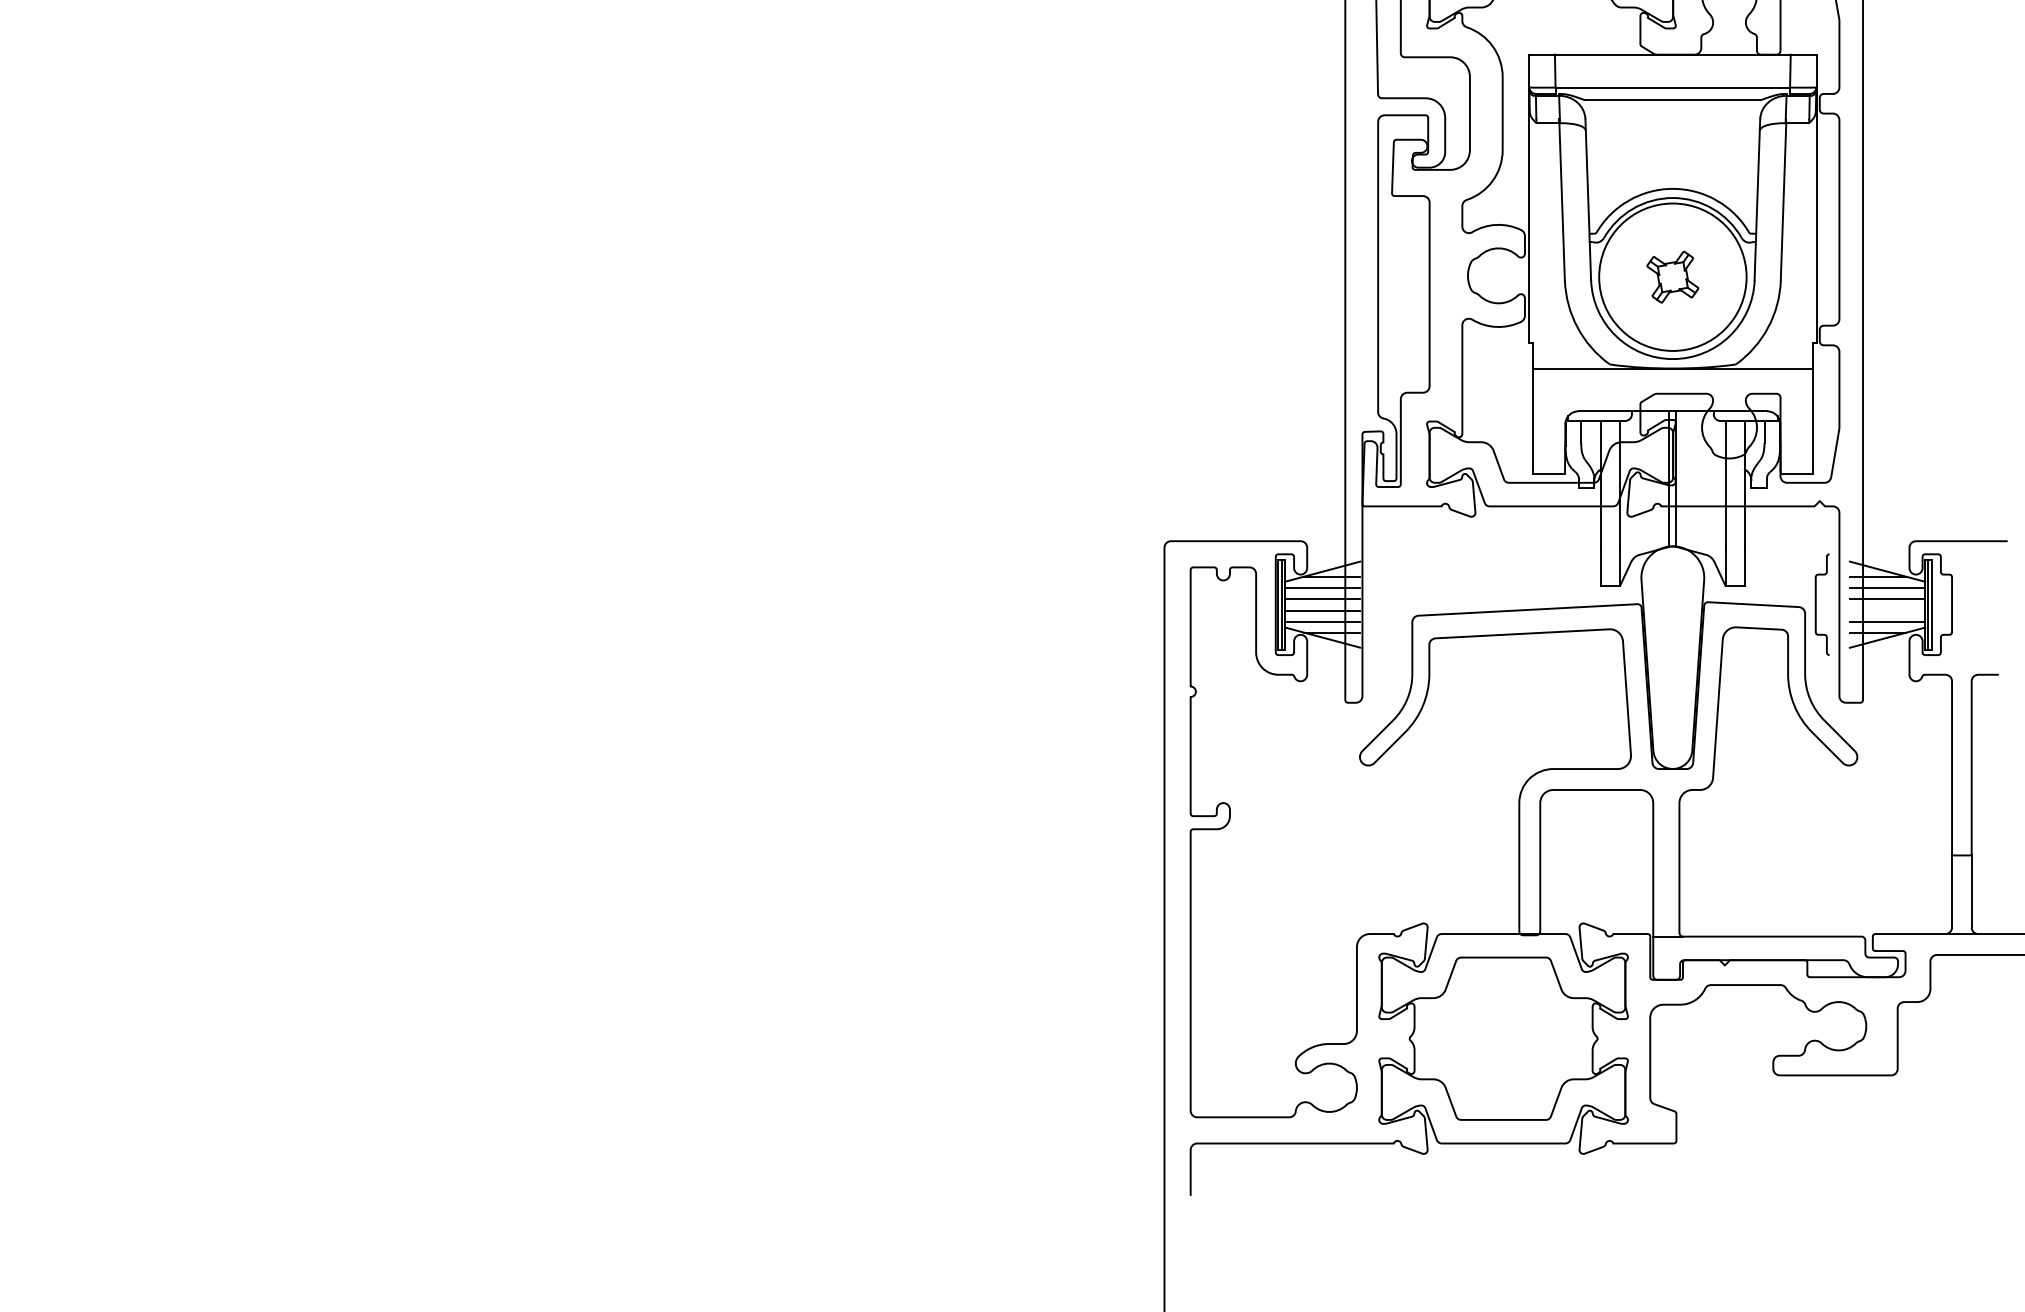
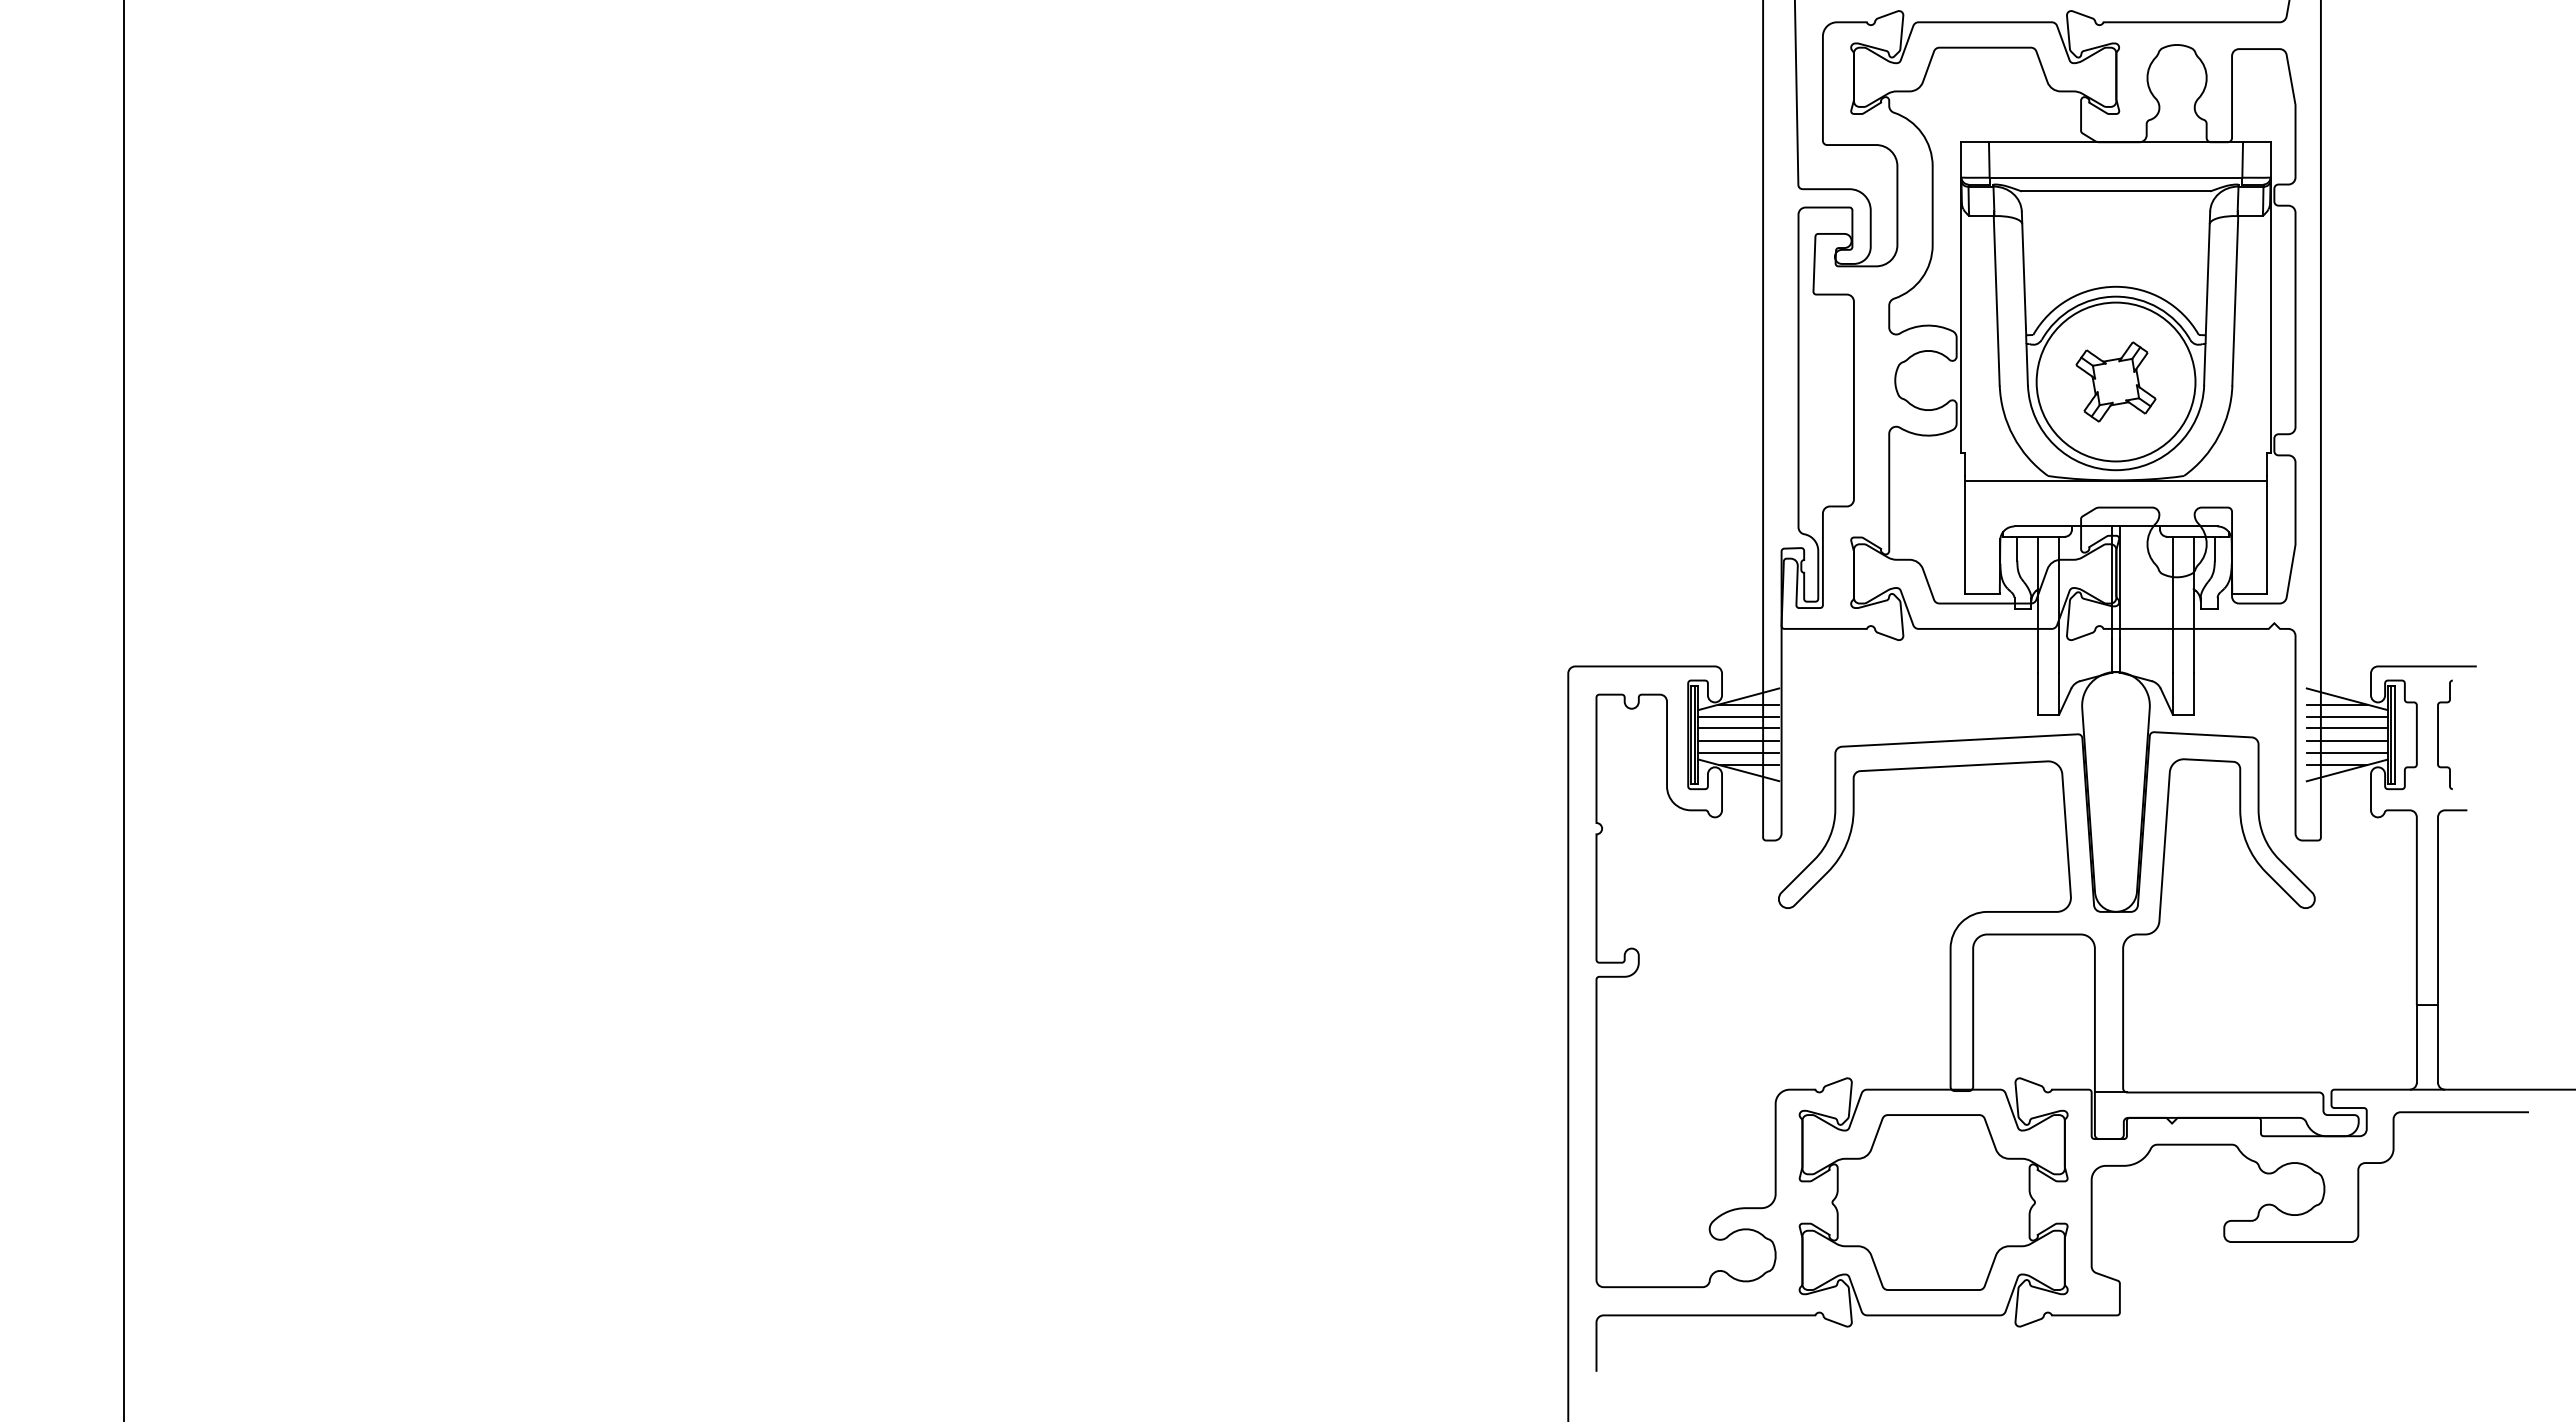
part: (1672, 276) -> (2115, 381), size x1.43
curve: (1816, 604) -> (2438, 734), moved
line: (1886, 610) -> (2346, 741), added

